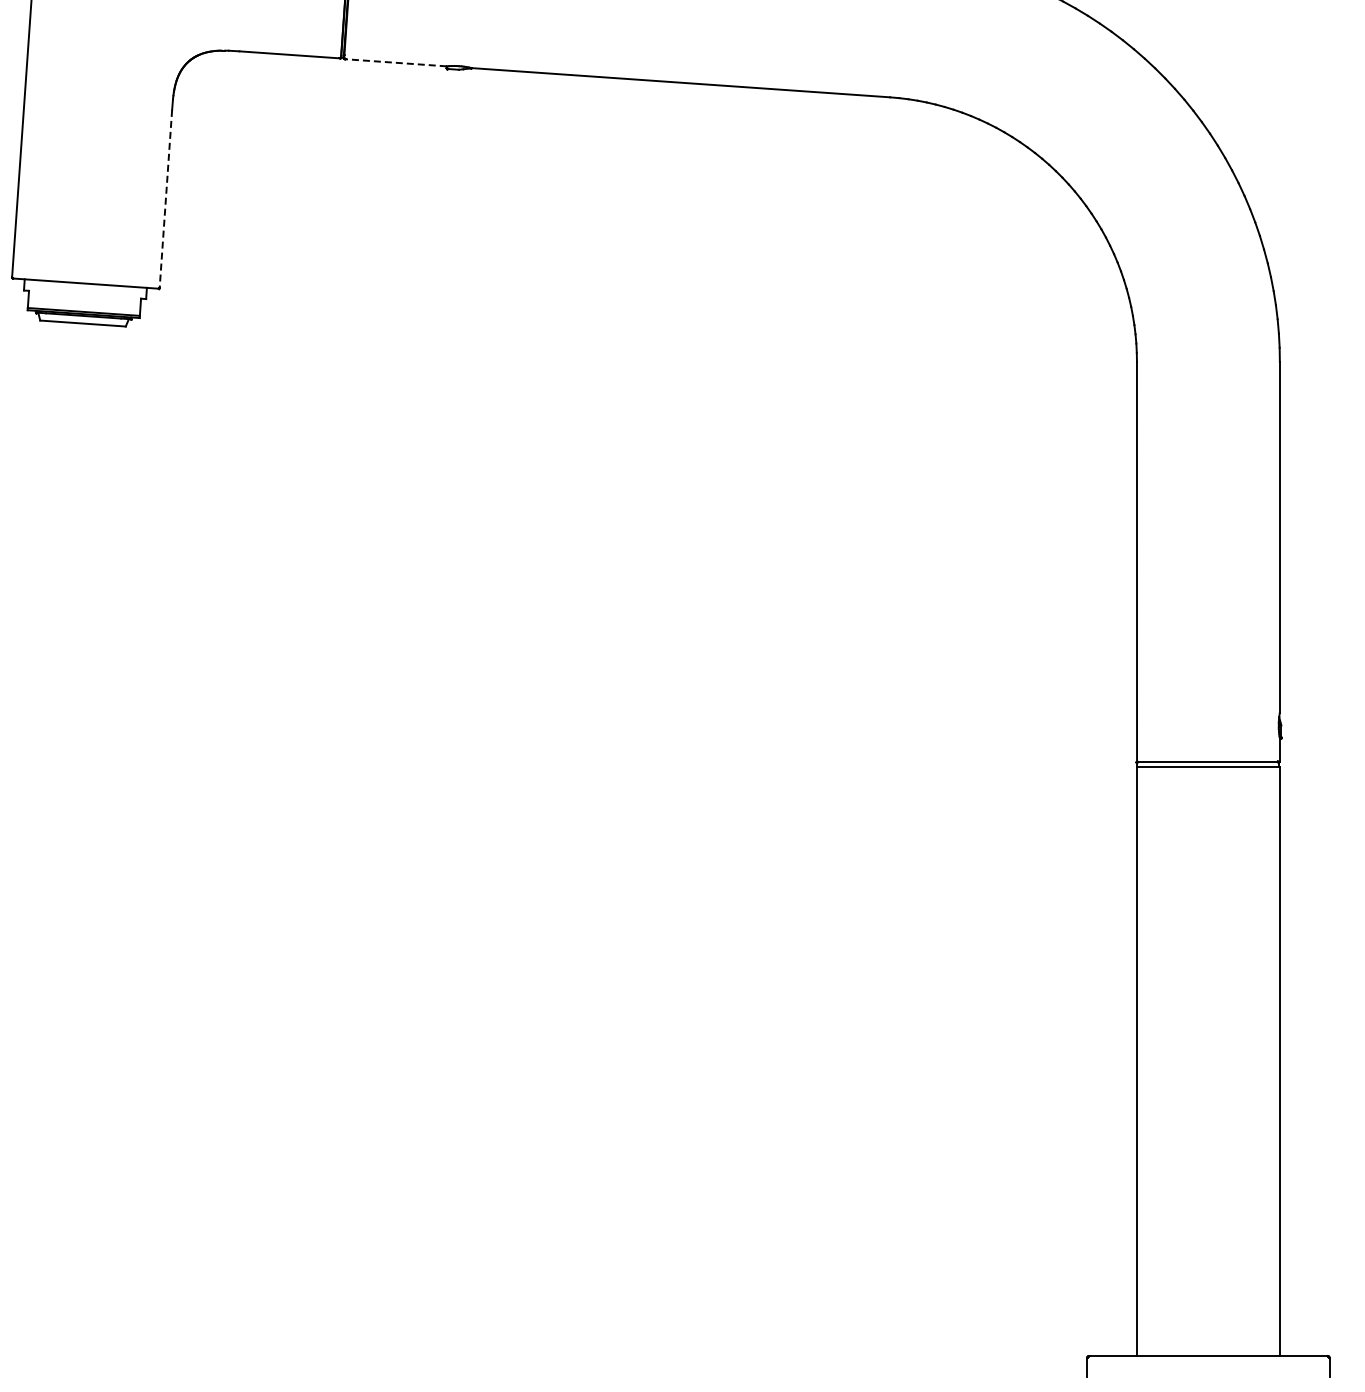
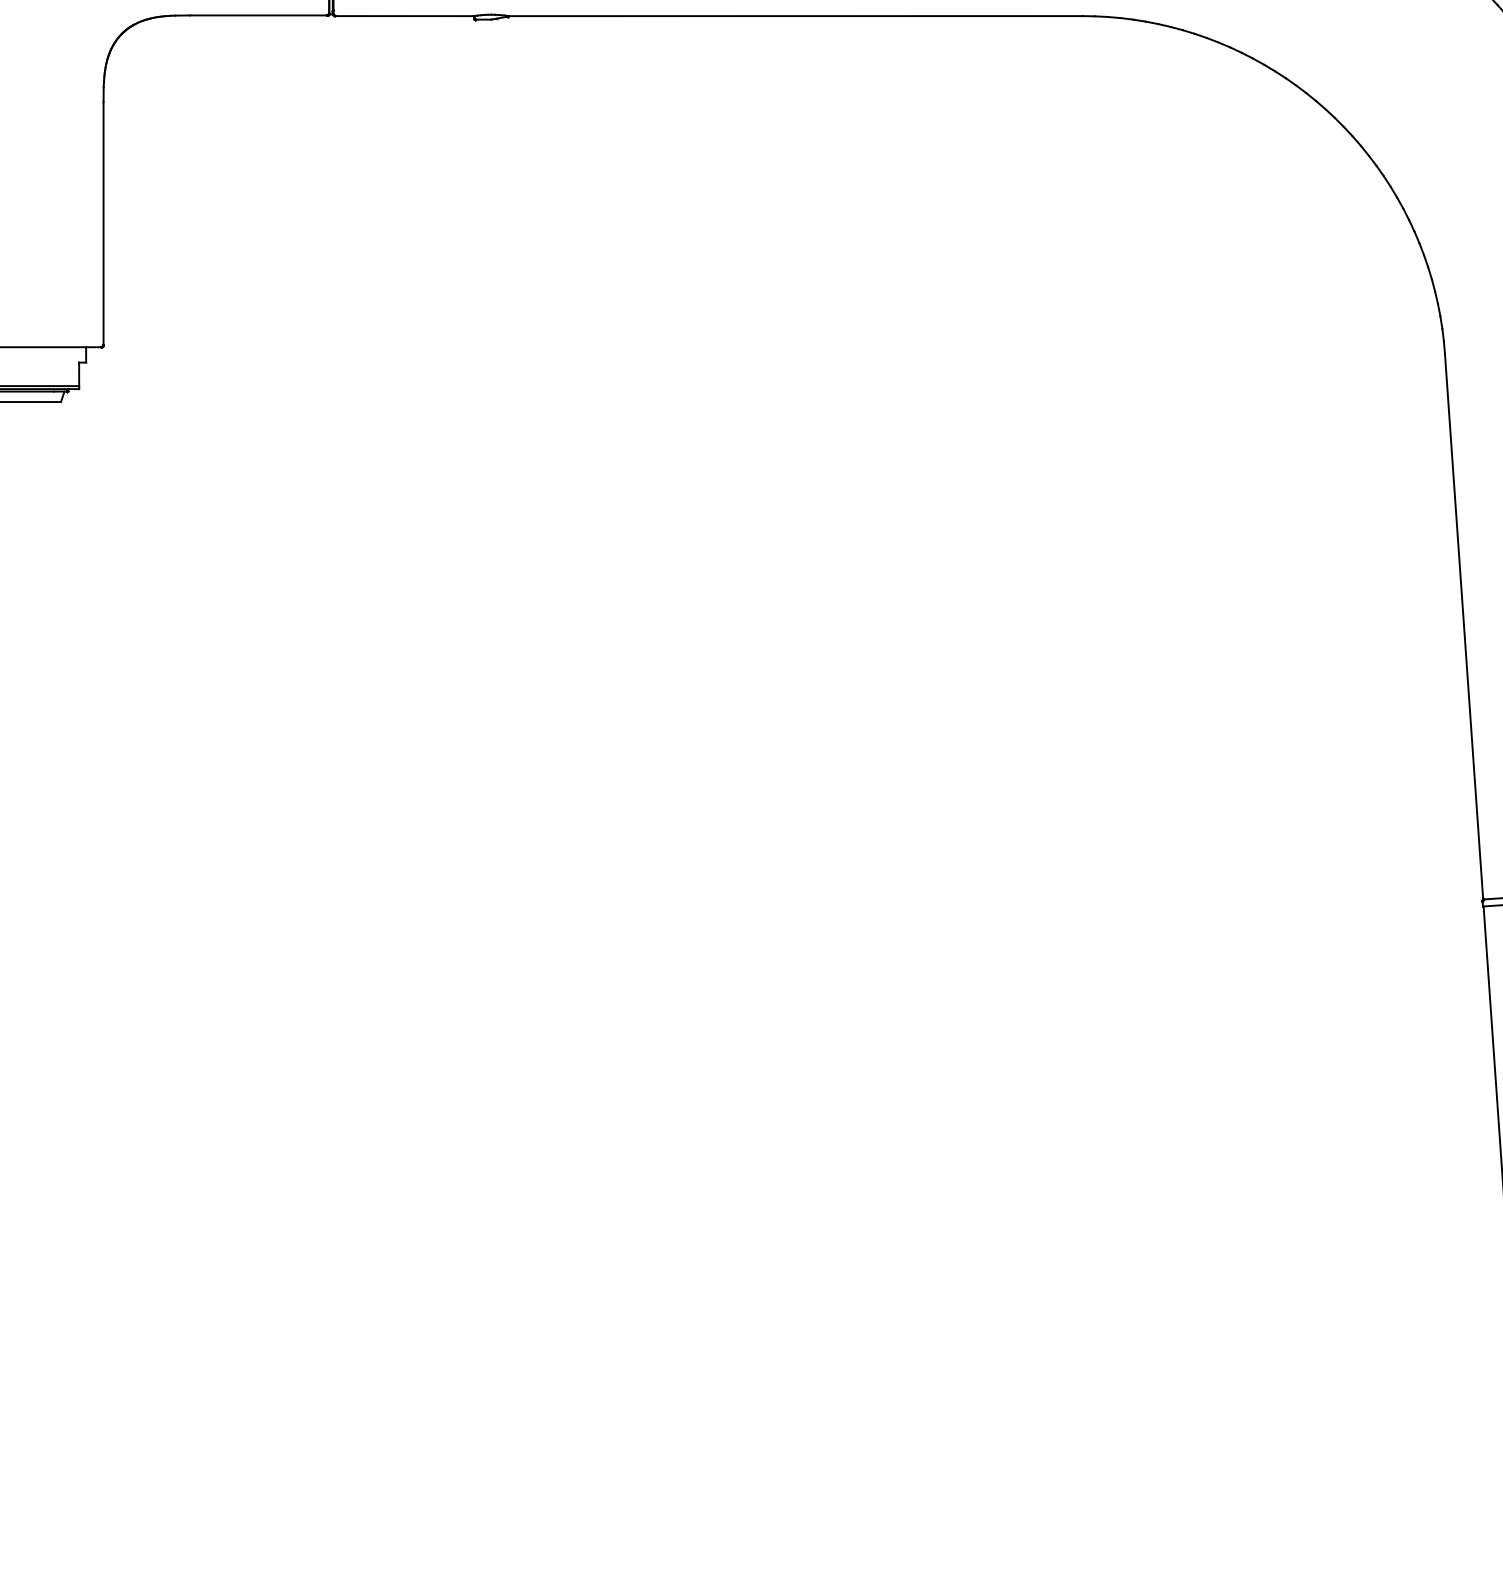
line: (396, 62) -> (405, 15), dashed -> solid
line: (165, 198) -> (102, 223), dashed -> solid

